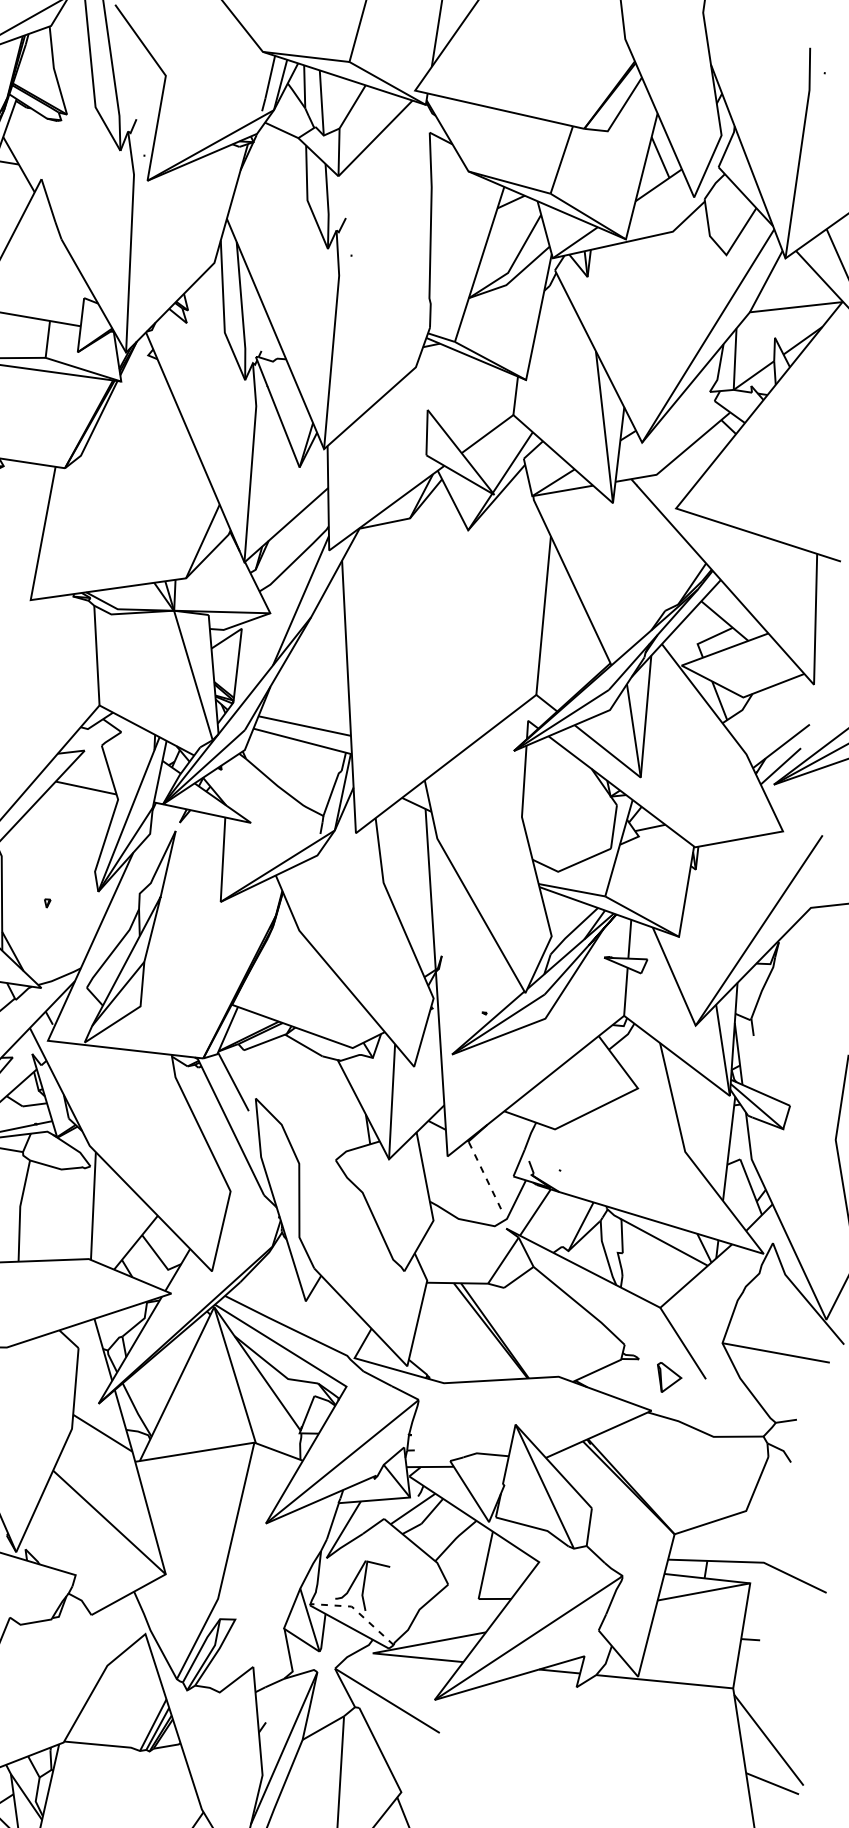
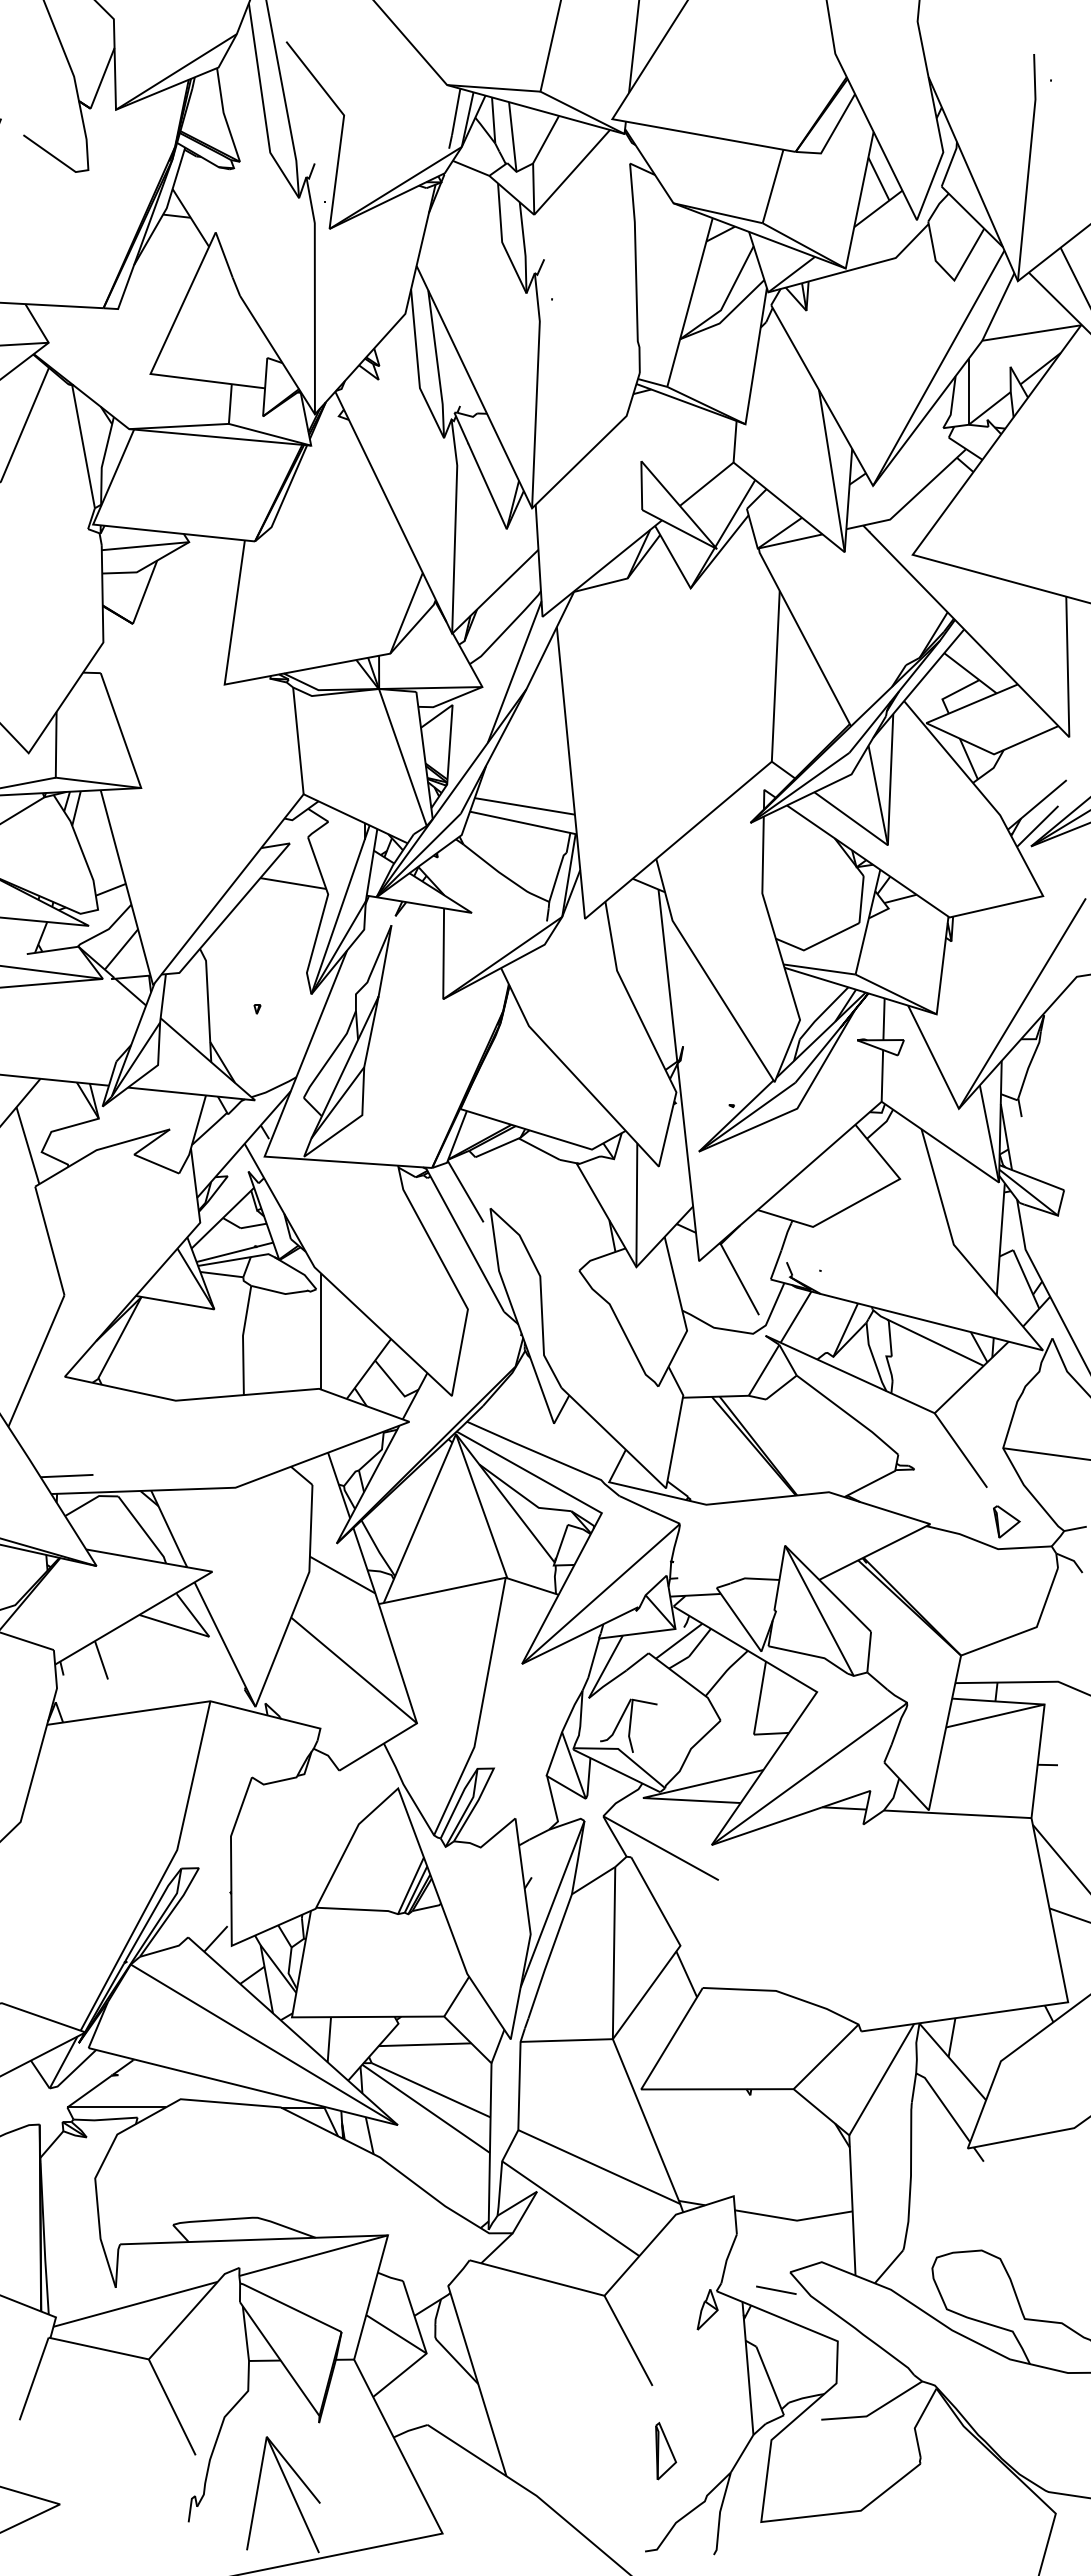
line: (484, 1175) -> (739, 1279), dashed -> solid
part: (669, 1377) -> (1006, 1521), moved
line: (357, 1611) -> (624, 1753), dashed -> solid

